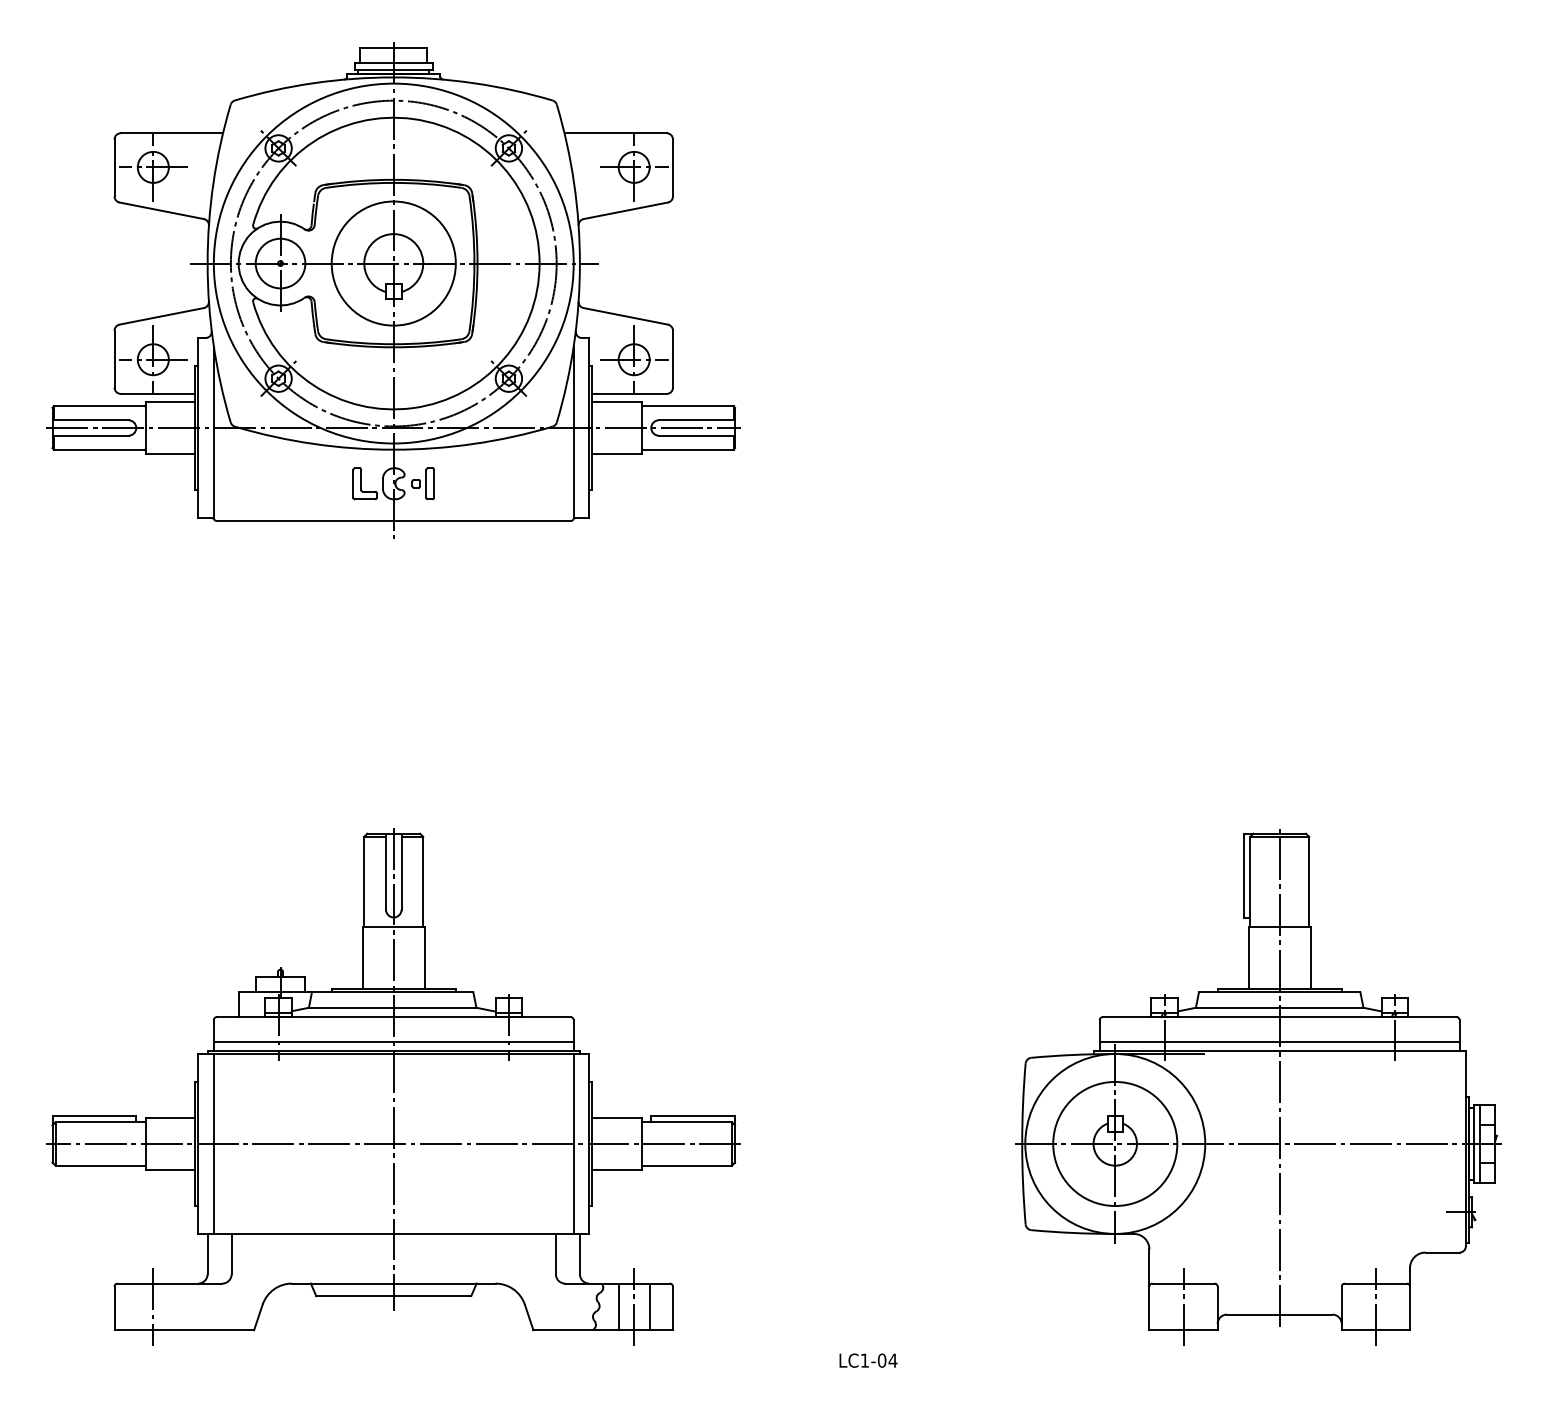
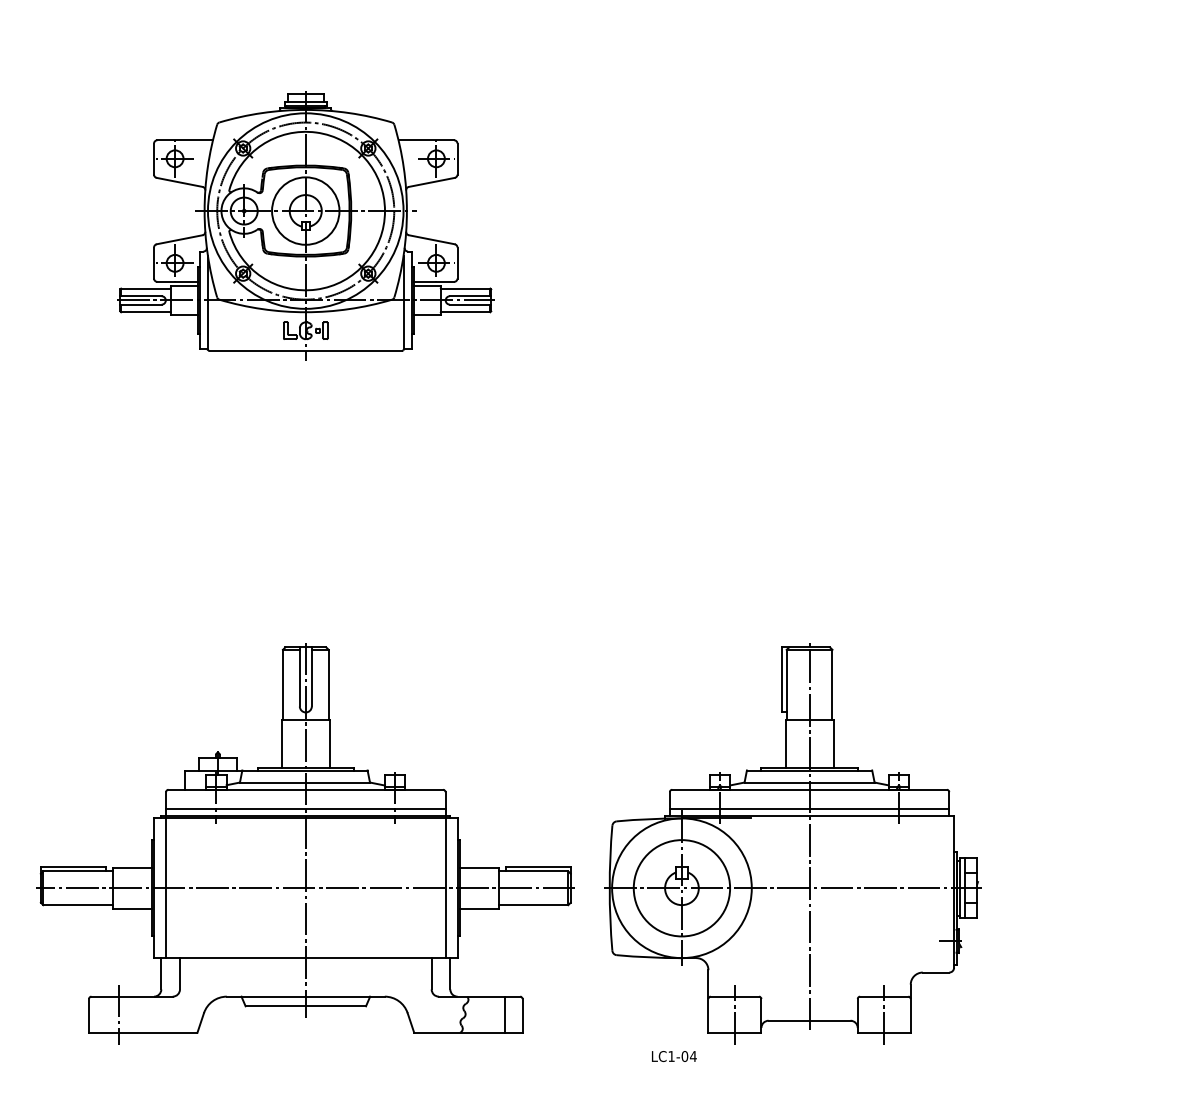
part: (393, 290) -> (305, 225), size x0.7
part: (1258, 1087) -> (793, 844), moved
line: (618, 1306) -> (480, 1014), removed
line: (634, 1306) -> (492, 1014), removed

